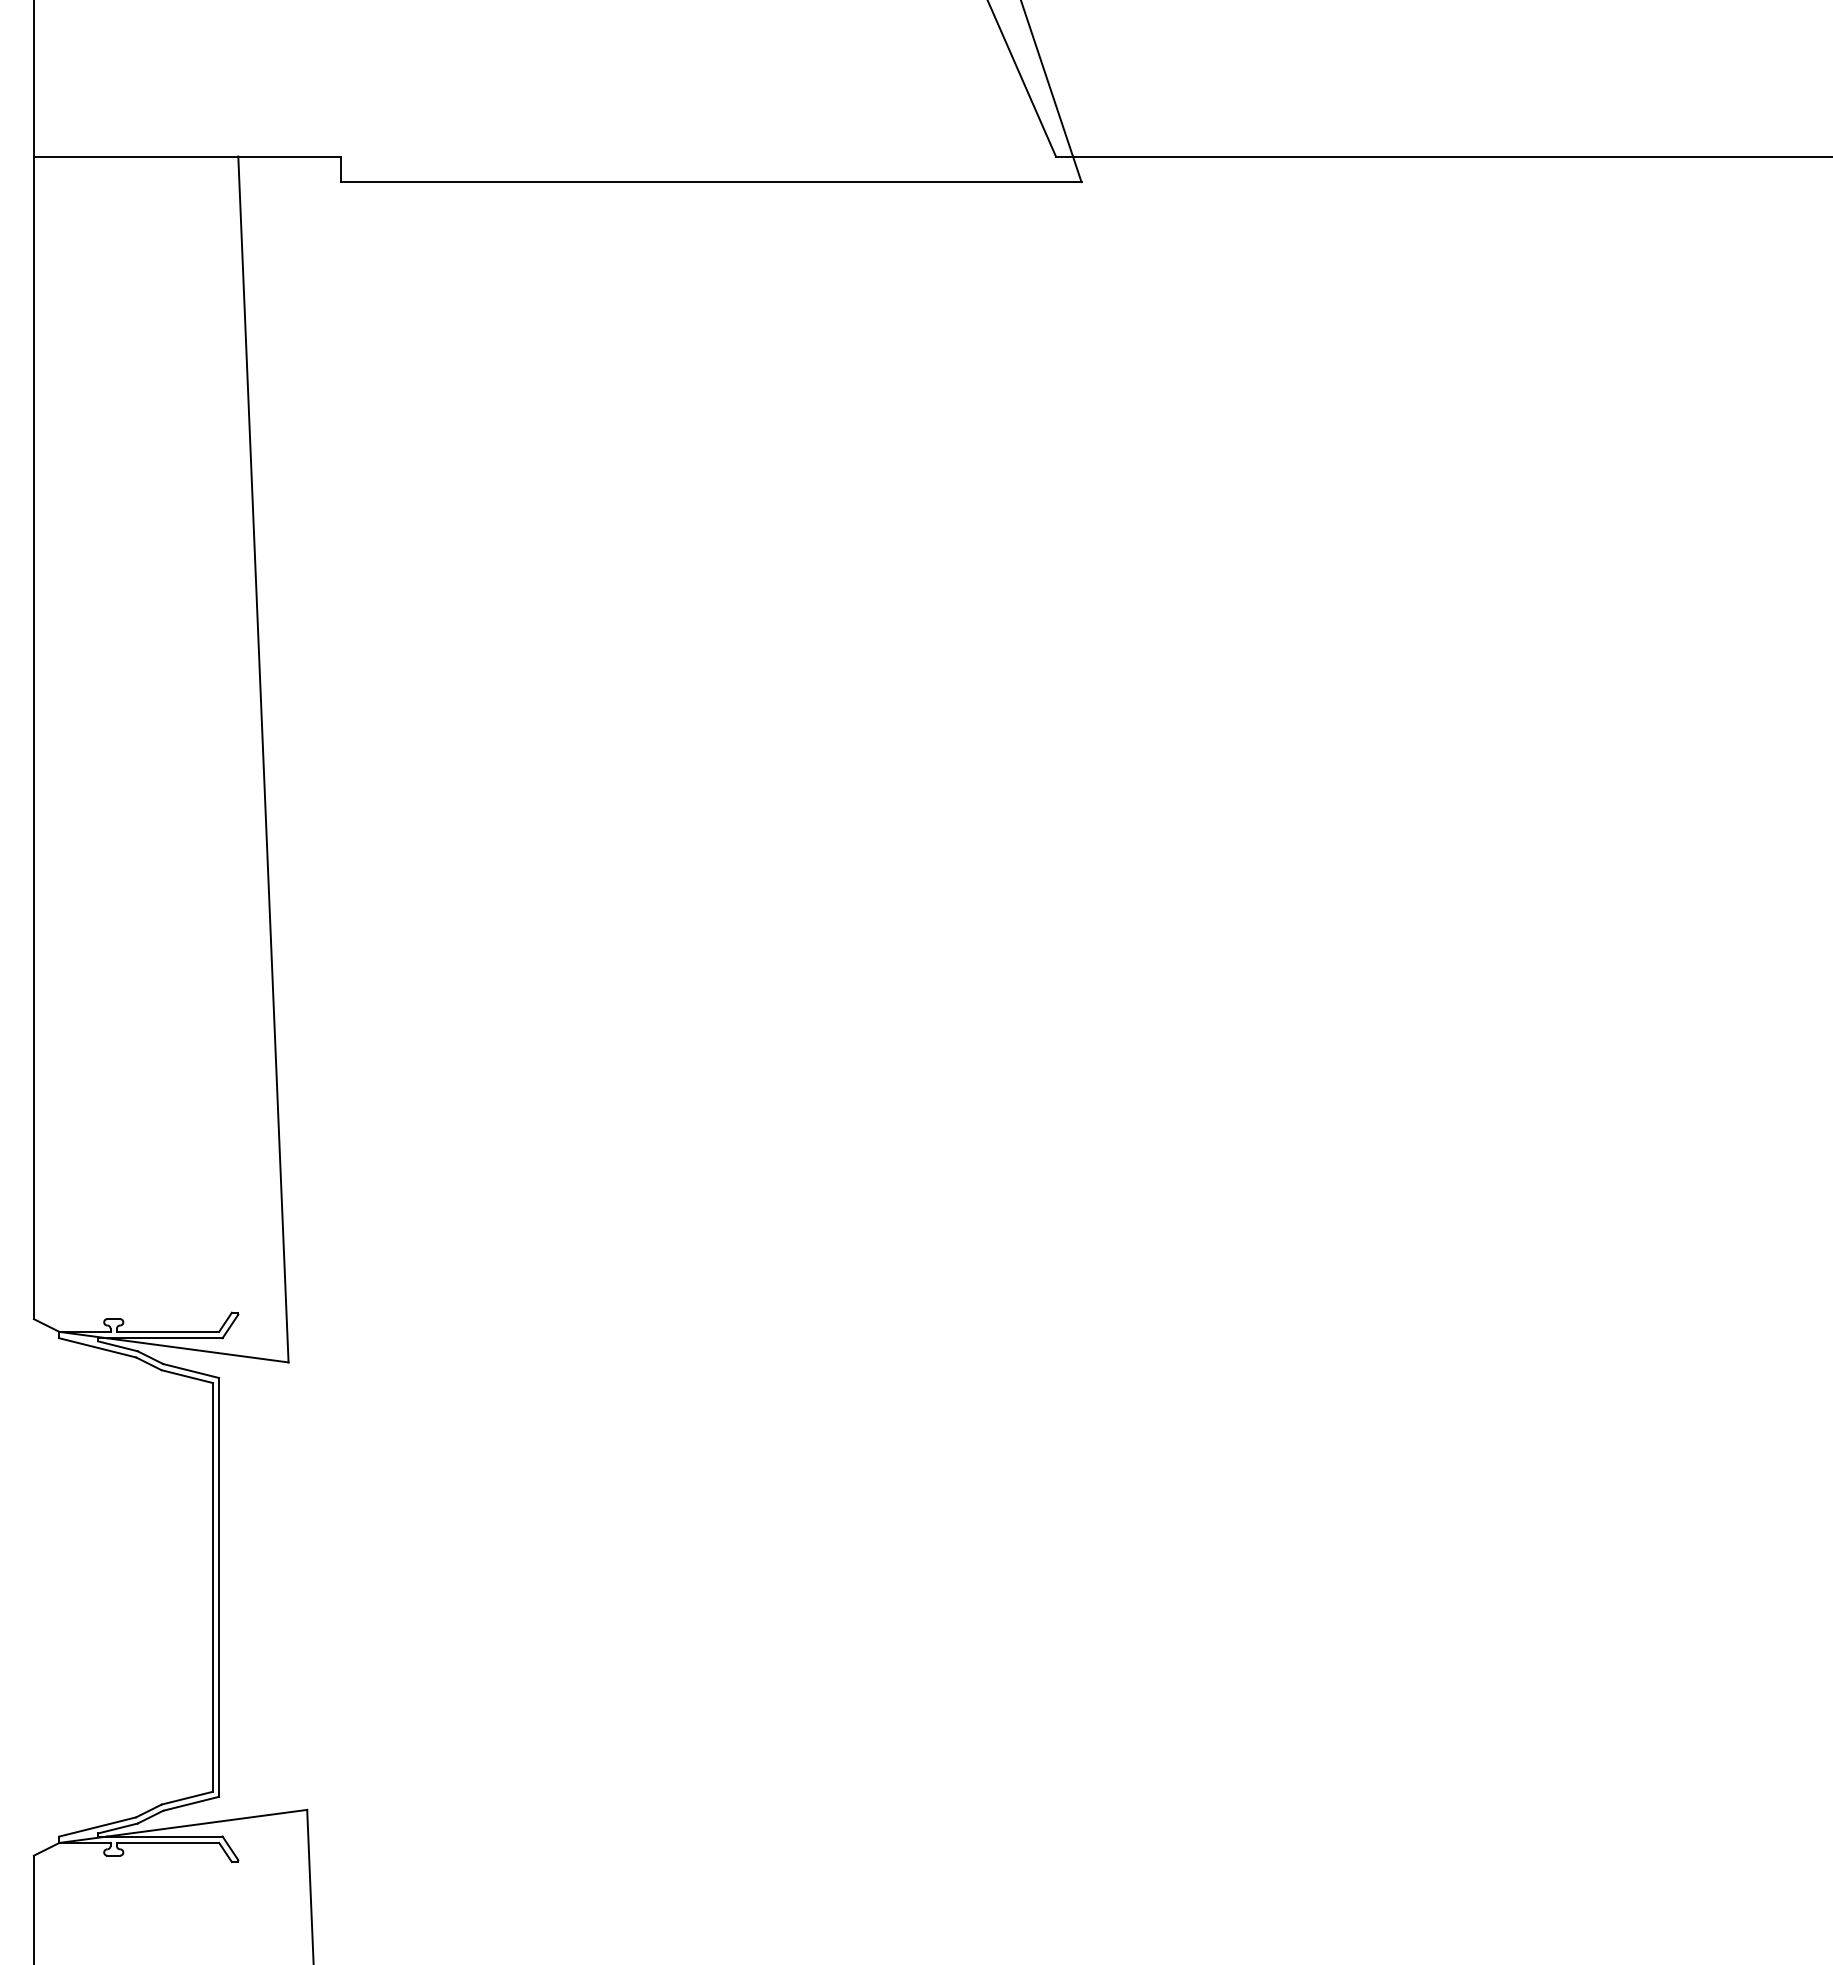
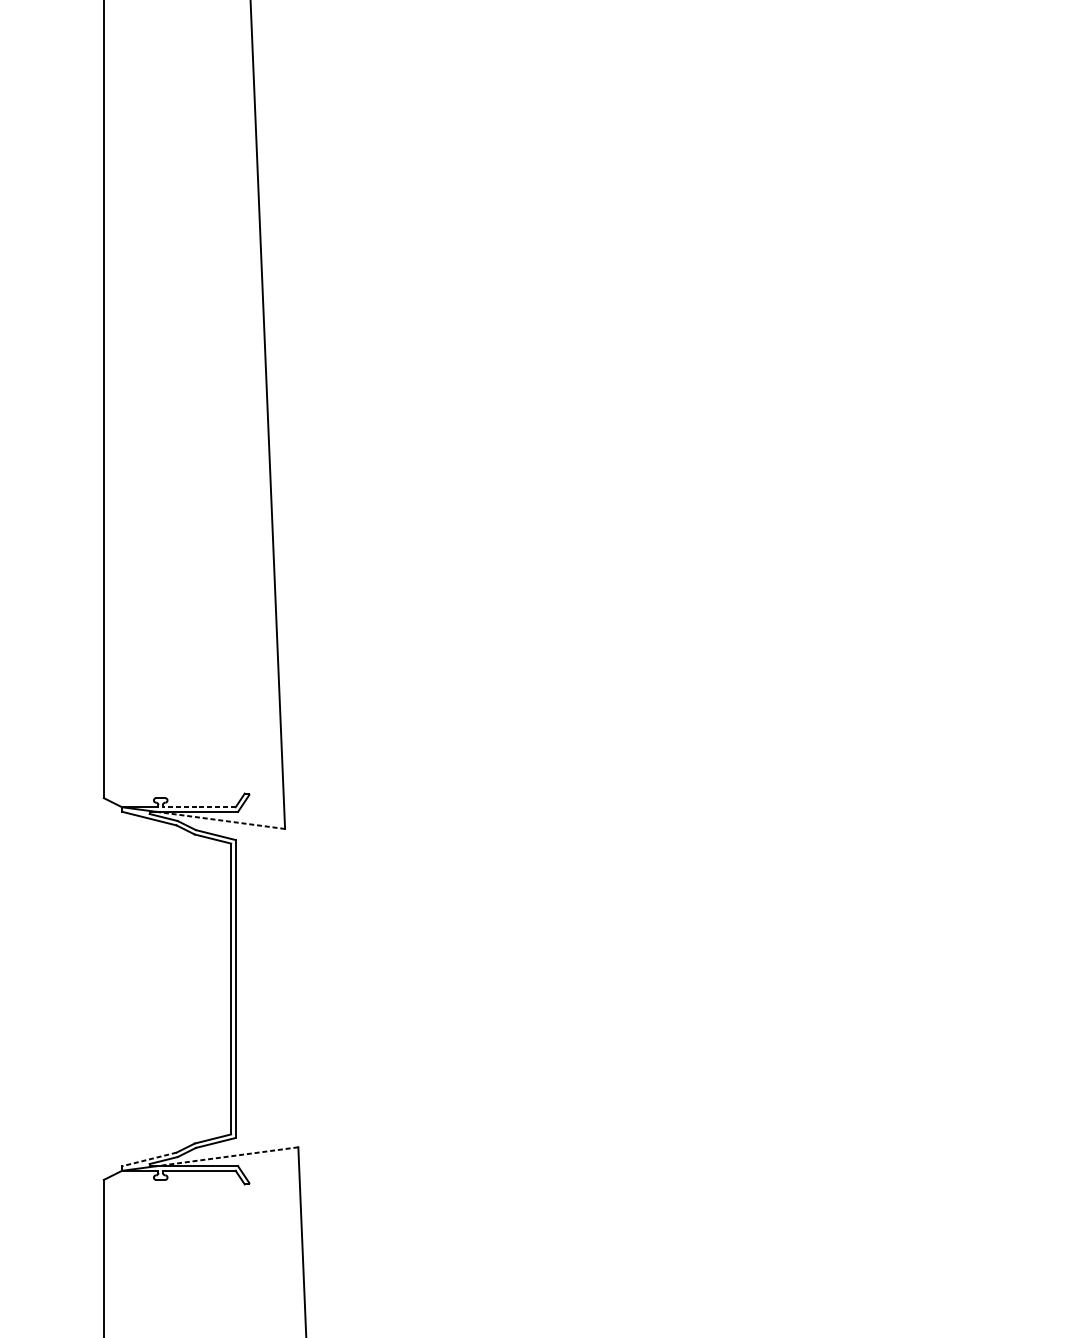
line: (167, 1331) -> (198, 806), solid -> dashed
line: (198, 1350) -> (221, 820), solid -> dashed
line: (207, 1823) -> (227, 1156), solid -> dashed
line: (97, 1826) -> (149, 1159), solid -> dashed

